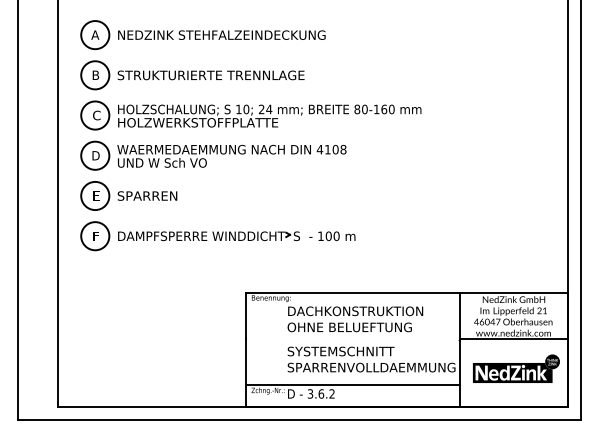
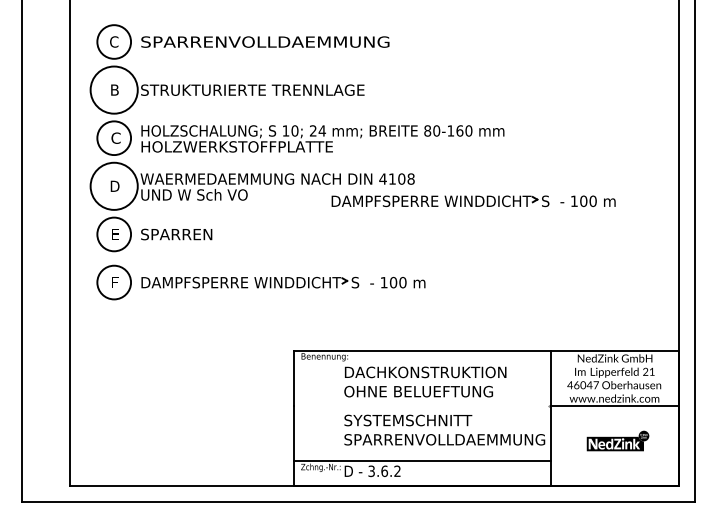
text: (95, 34) -> (114, 41), A -> C
text: (221, 34) -> (265, 41), NEDZINK STEHFALZEINDECKUNG -> SPARRENVOLLDAEMMUNG
circle: (95, 75) -> (114, 90), size x1.4
circle: (95, 155) -> (114, 186), size x1.4
part: (395, 168) -> (473, 201), added
part: (516, 368) -> (618, 440), size x0.6

